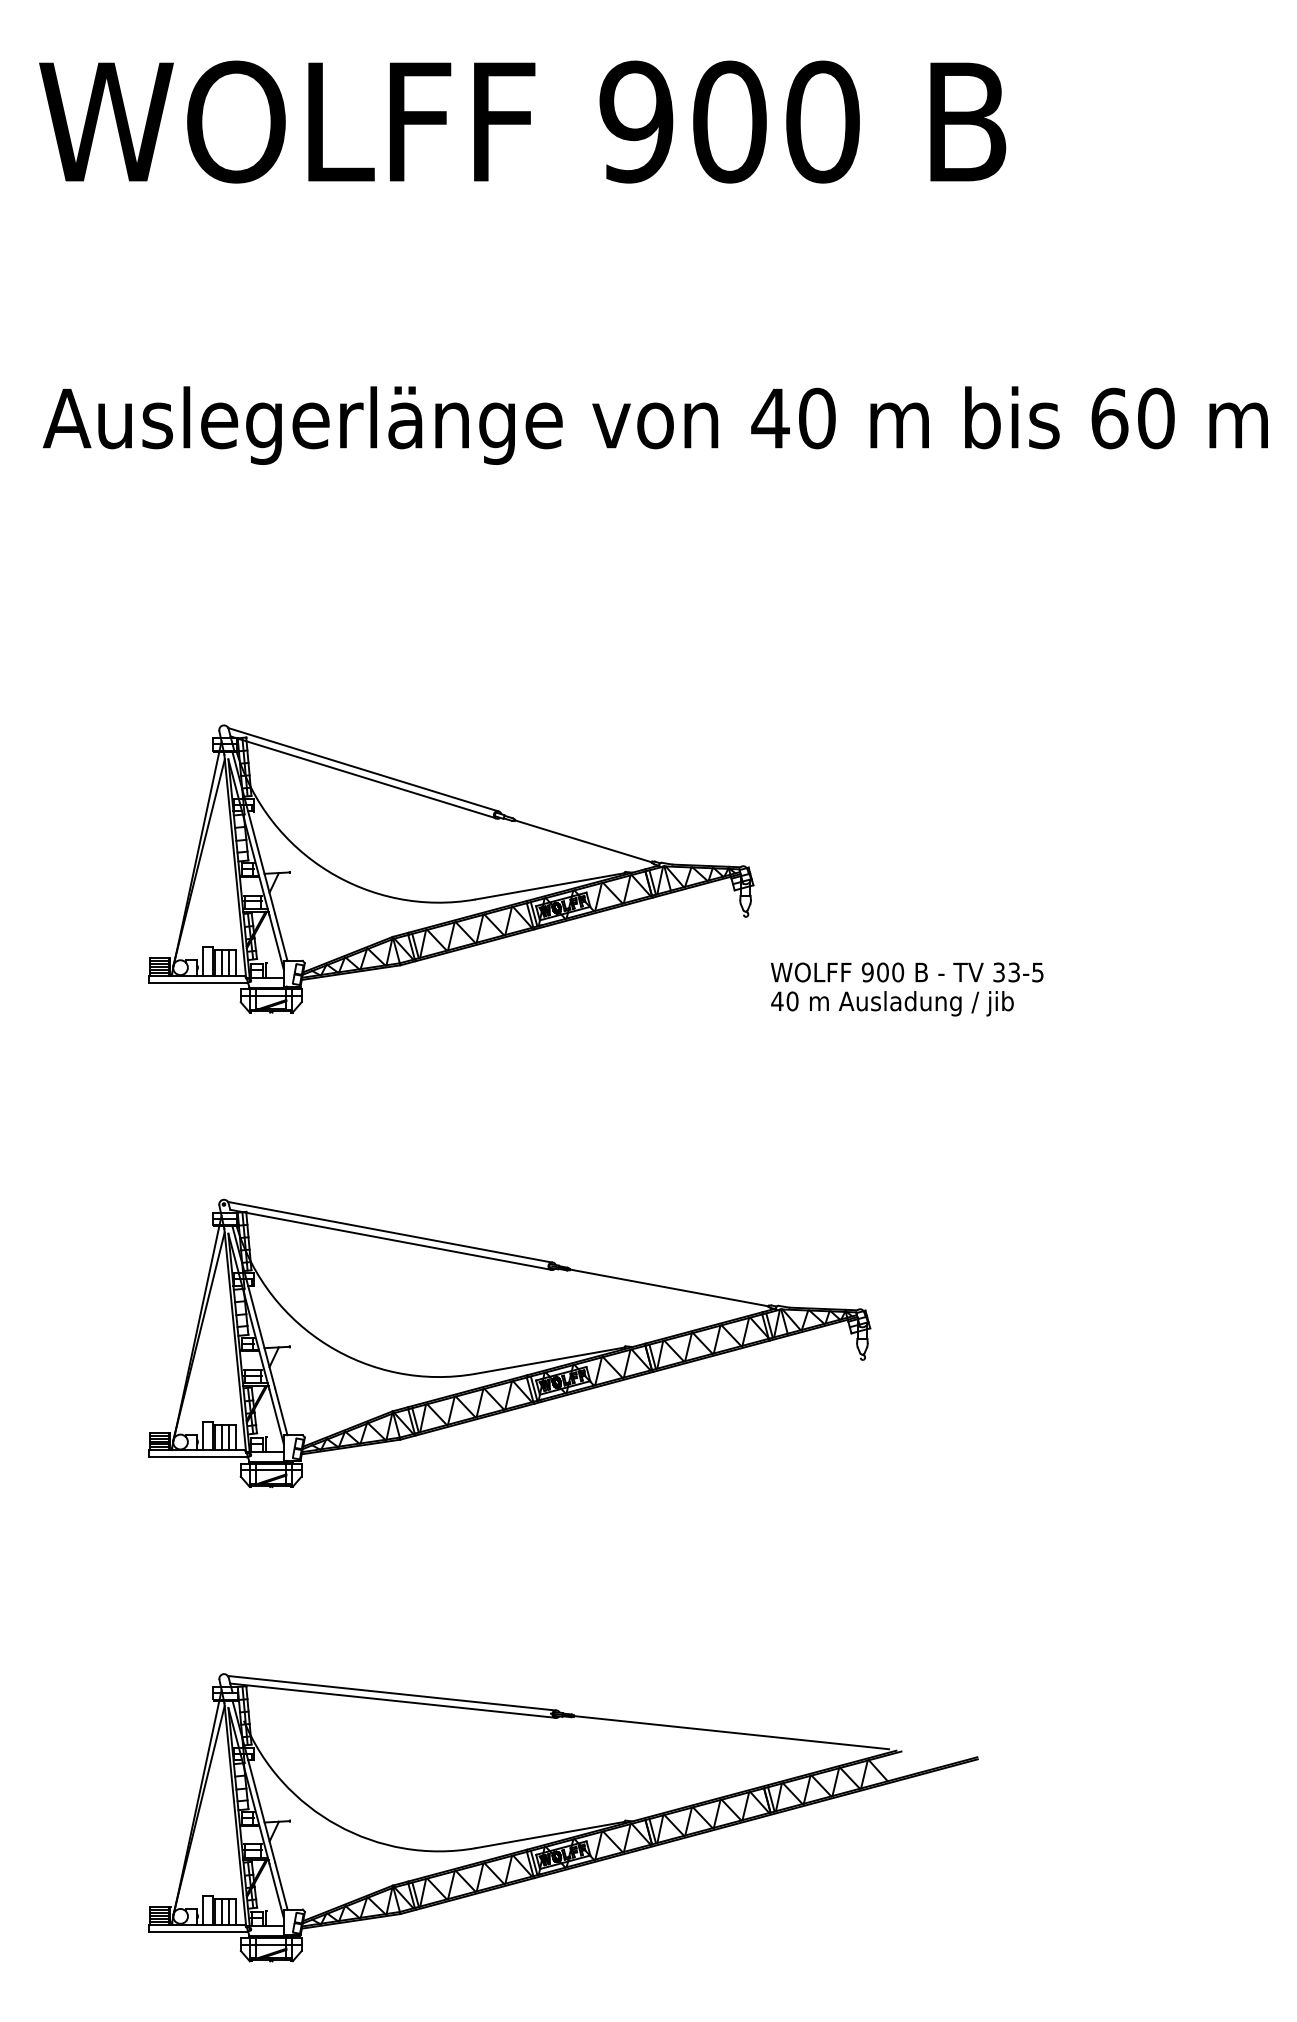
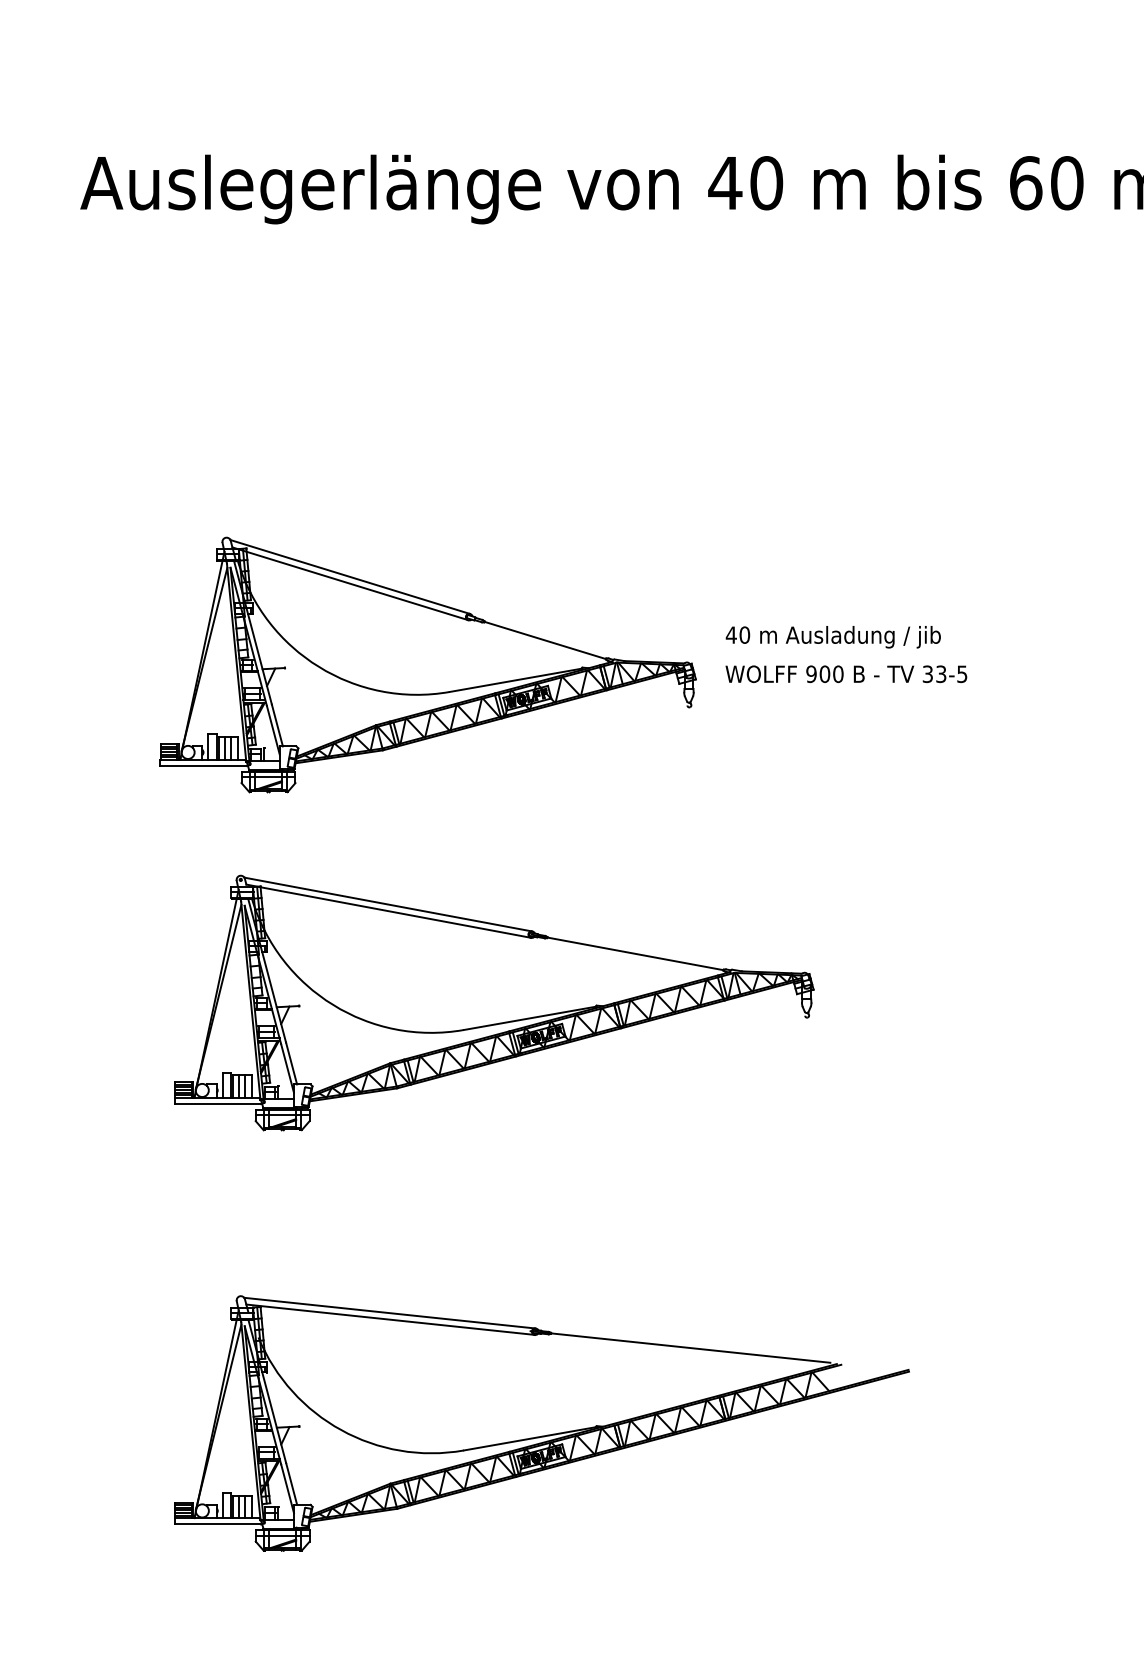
part: (451, 868) -> (428, 664), moved
text: (892, 1003) -> (833, 637), moved

